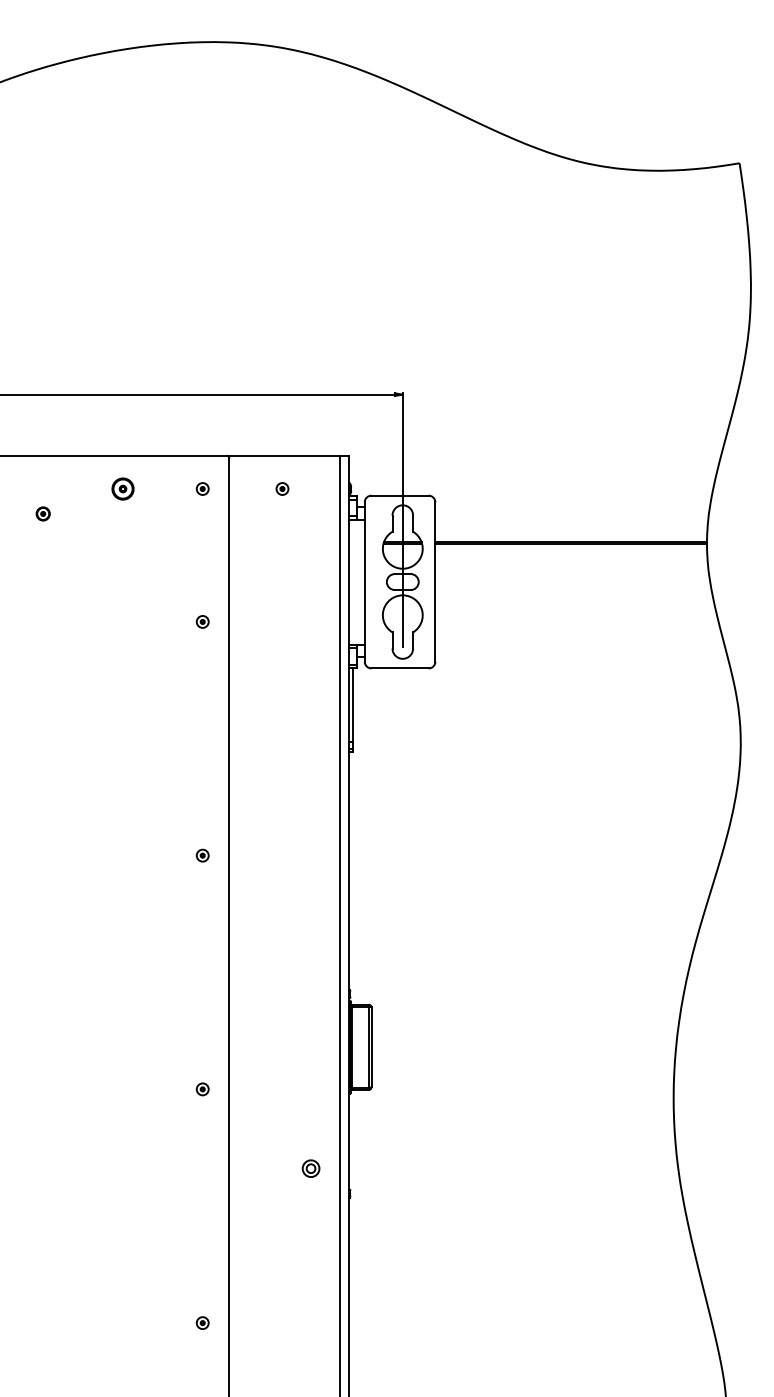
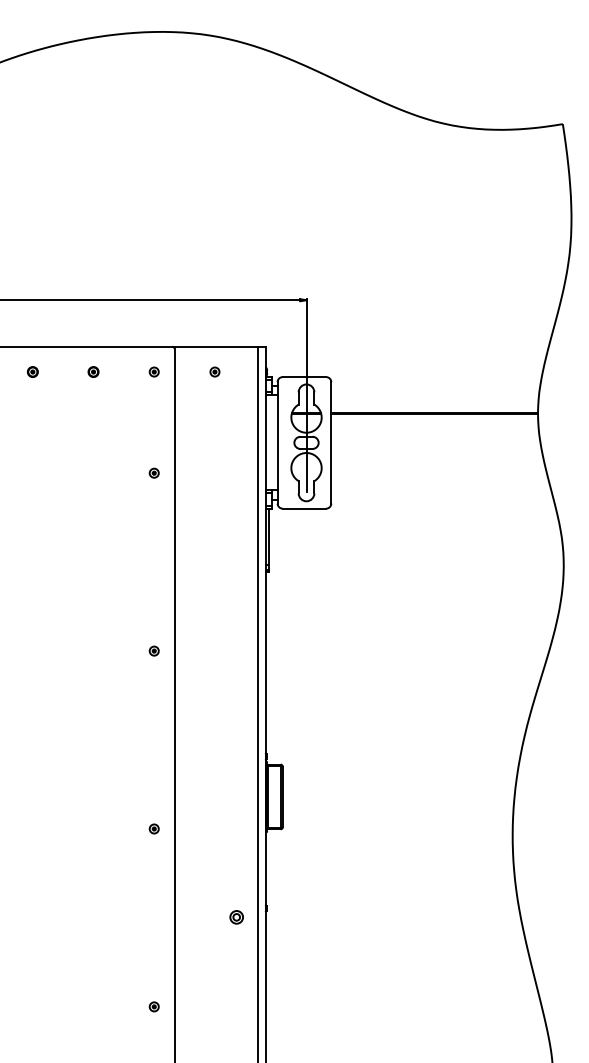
part: (122, 488) -> (93, 371), size x0.62
part: (42, 513) -> (32, 371), moved
part: (310, 1168) -> (236, 917), moved

